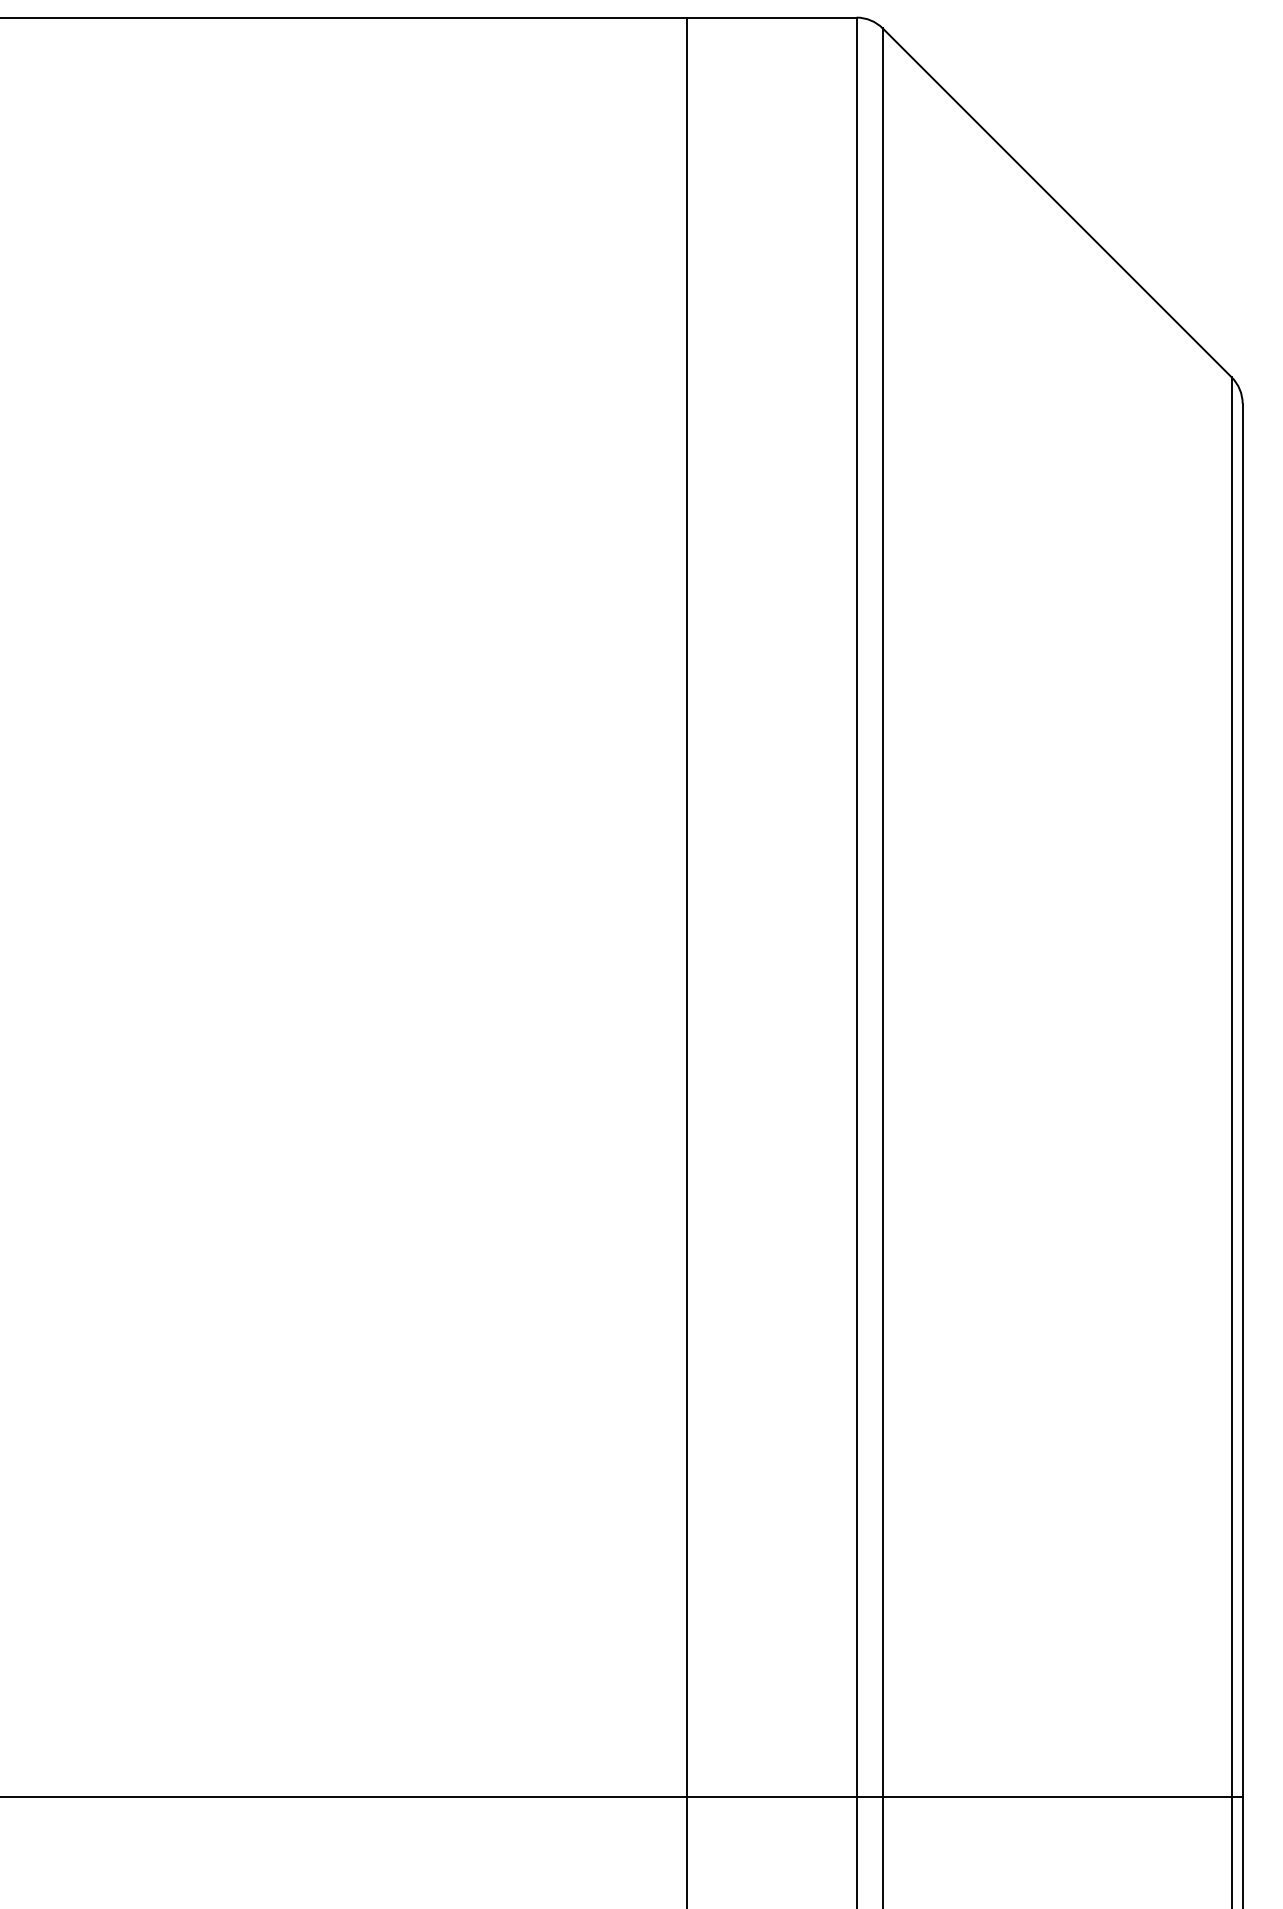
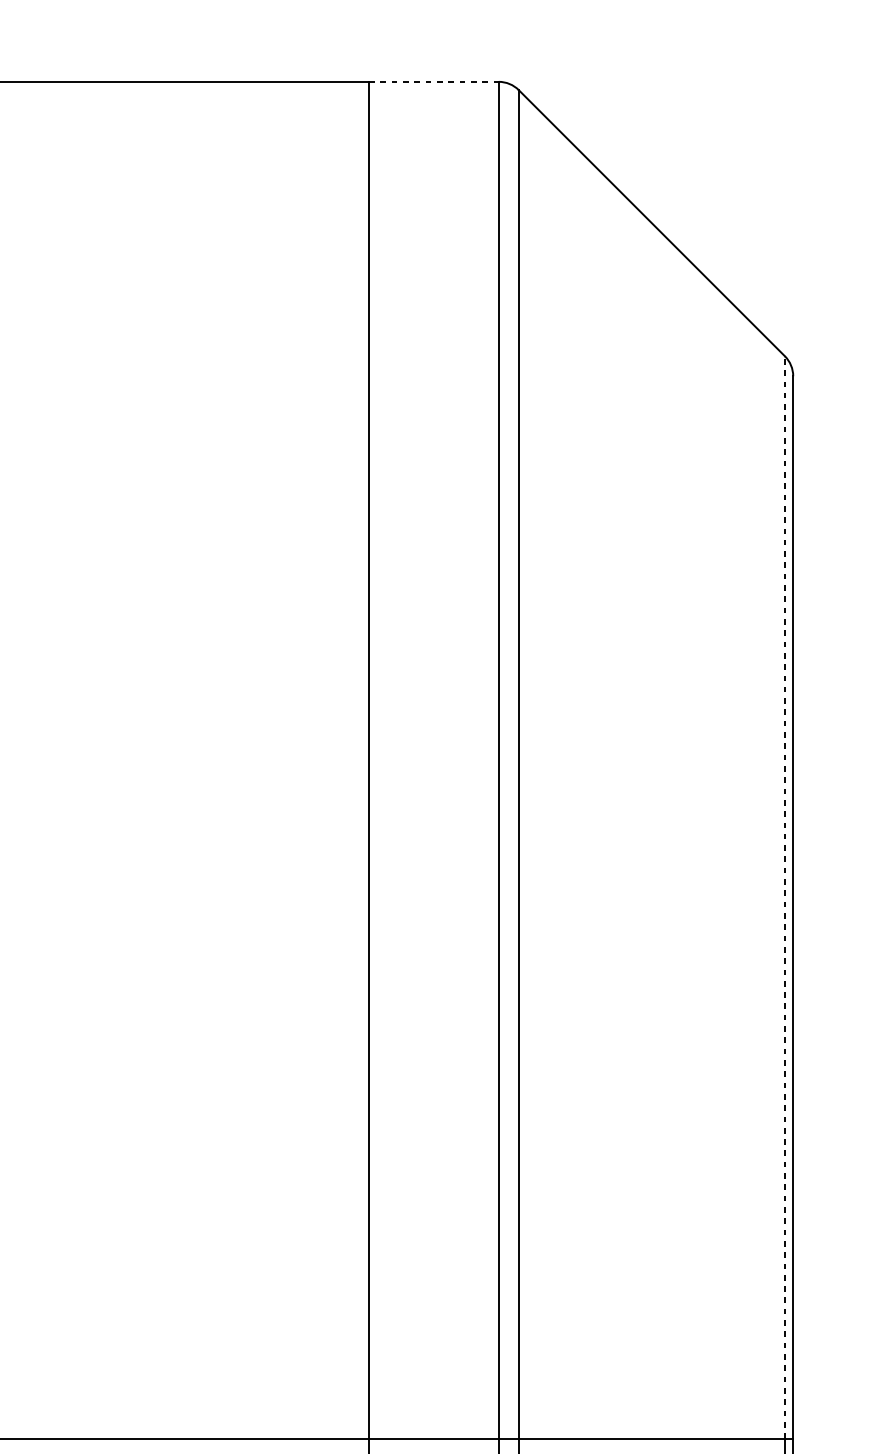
line: (771, 17) -> (433, 81), solid -> dashed
line: (1231, 1087) -> (784, 897), solid -> dashed

